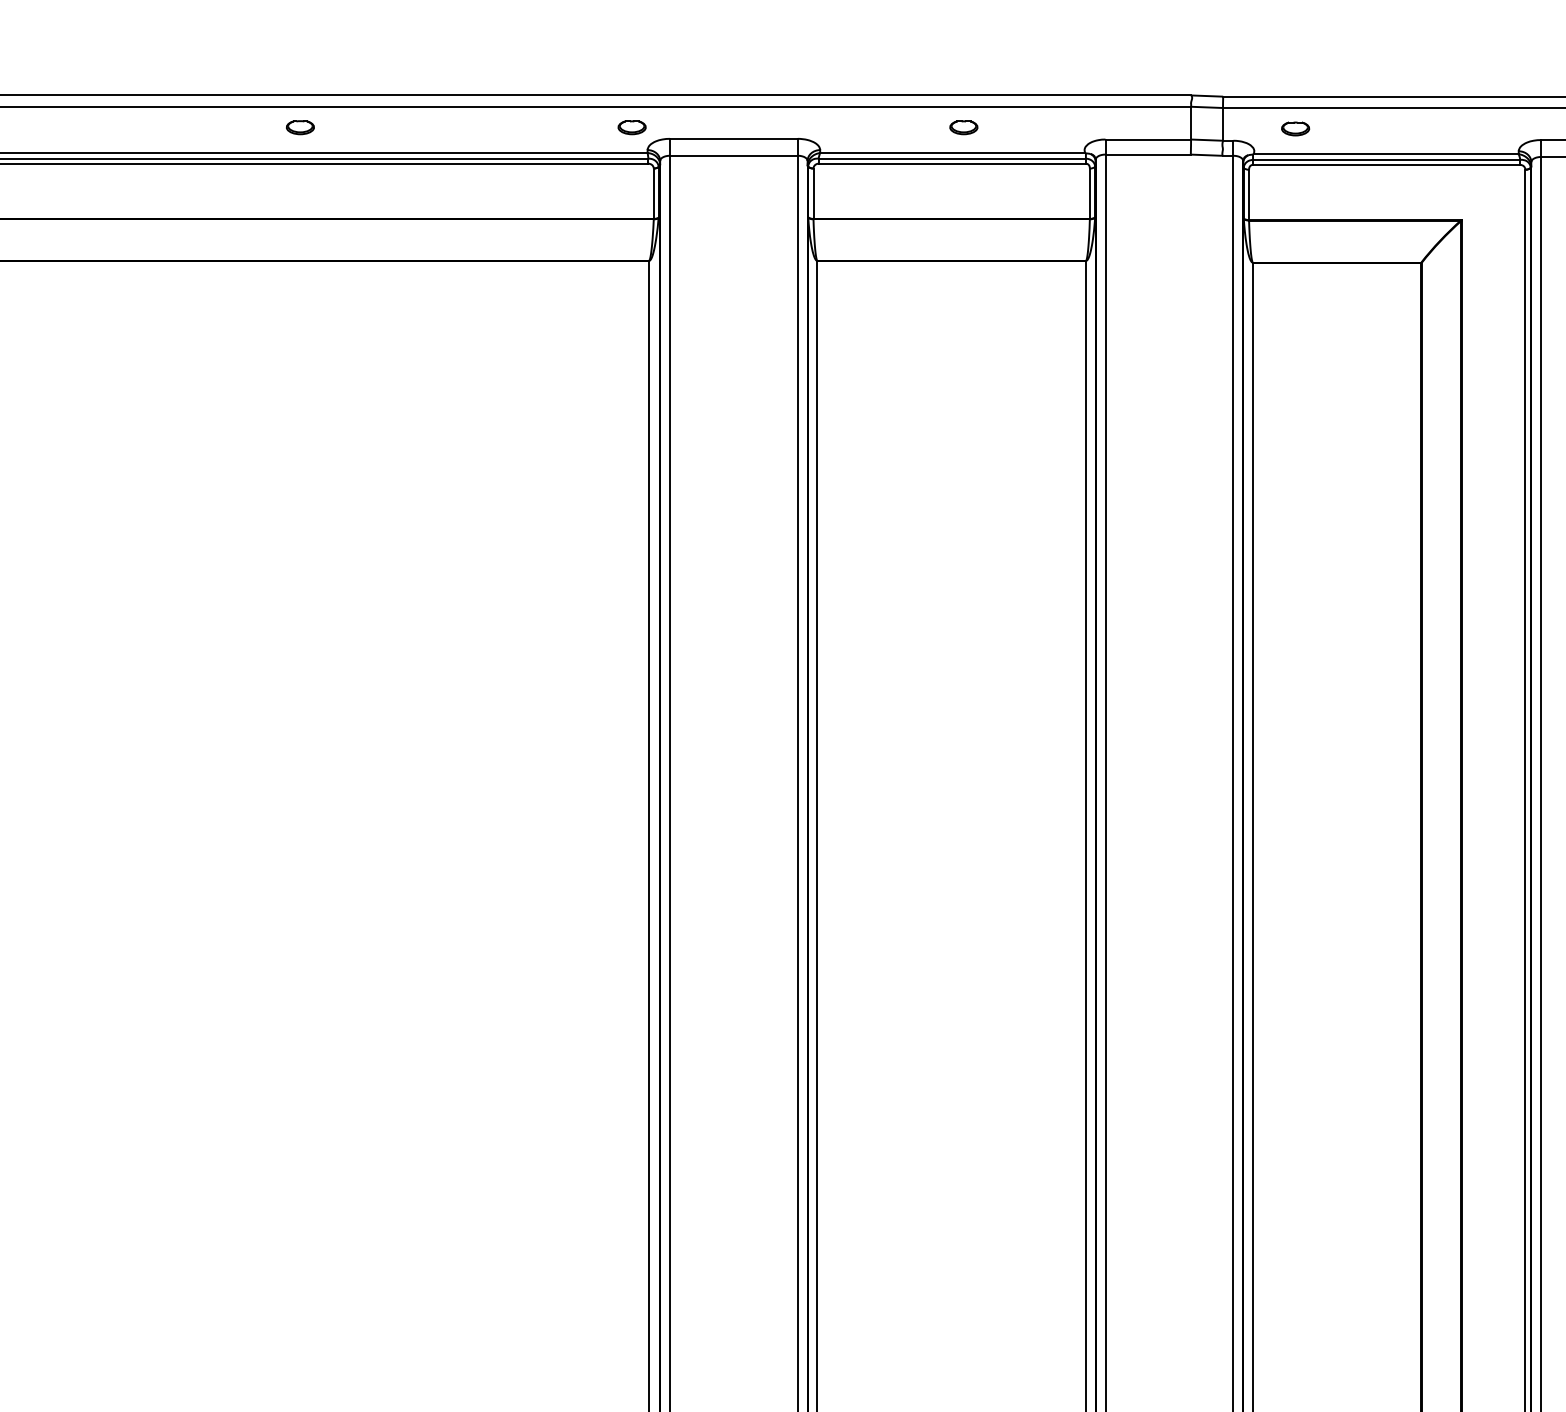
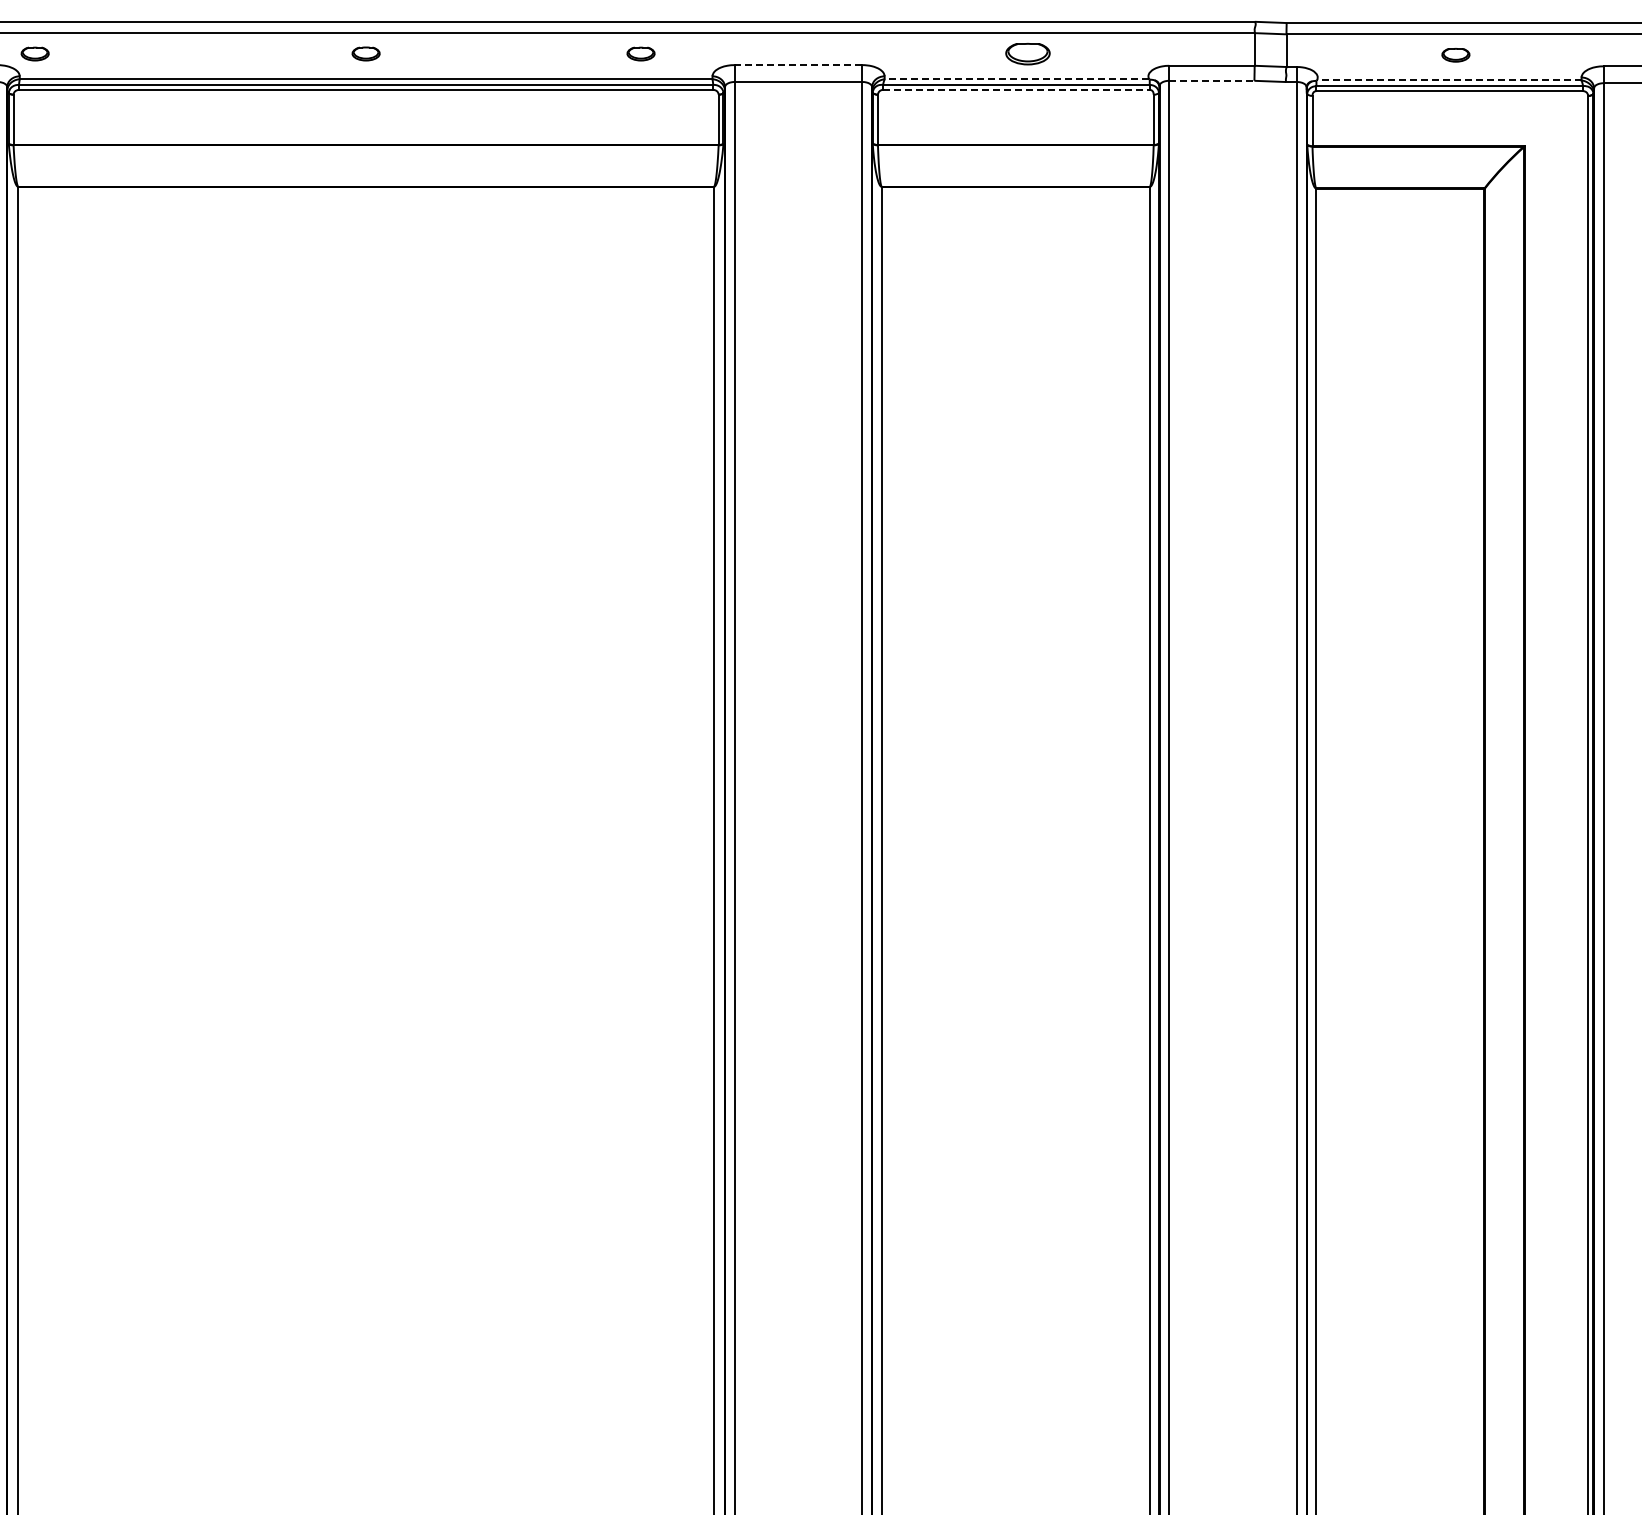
part: (631, 127) -> (640, 53), moved
part: (963, 127) -> (1027, 53), size x1.6
part: (1295, 129) -> (1455, 55), moved
line: (733, 139) -> (798, 65), solid -> dashed
line: (952, 153) -> (1016, 79), solid -> dashed
line: (1147, 154) -> (1211, 80), solid -> dashed
line: (1385, 154) -> (1448, 80), solid -> dashed
line: (952, 163) -> (1016, 89), solid -> dashed

